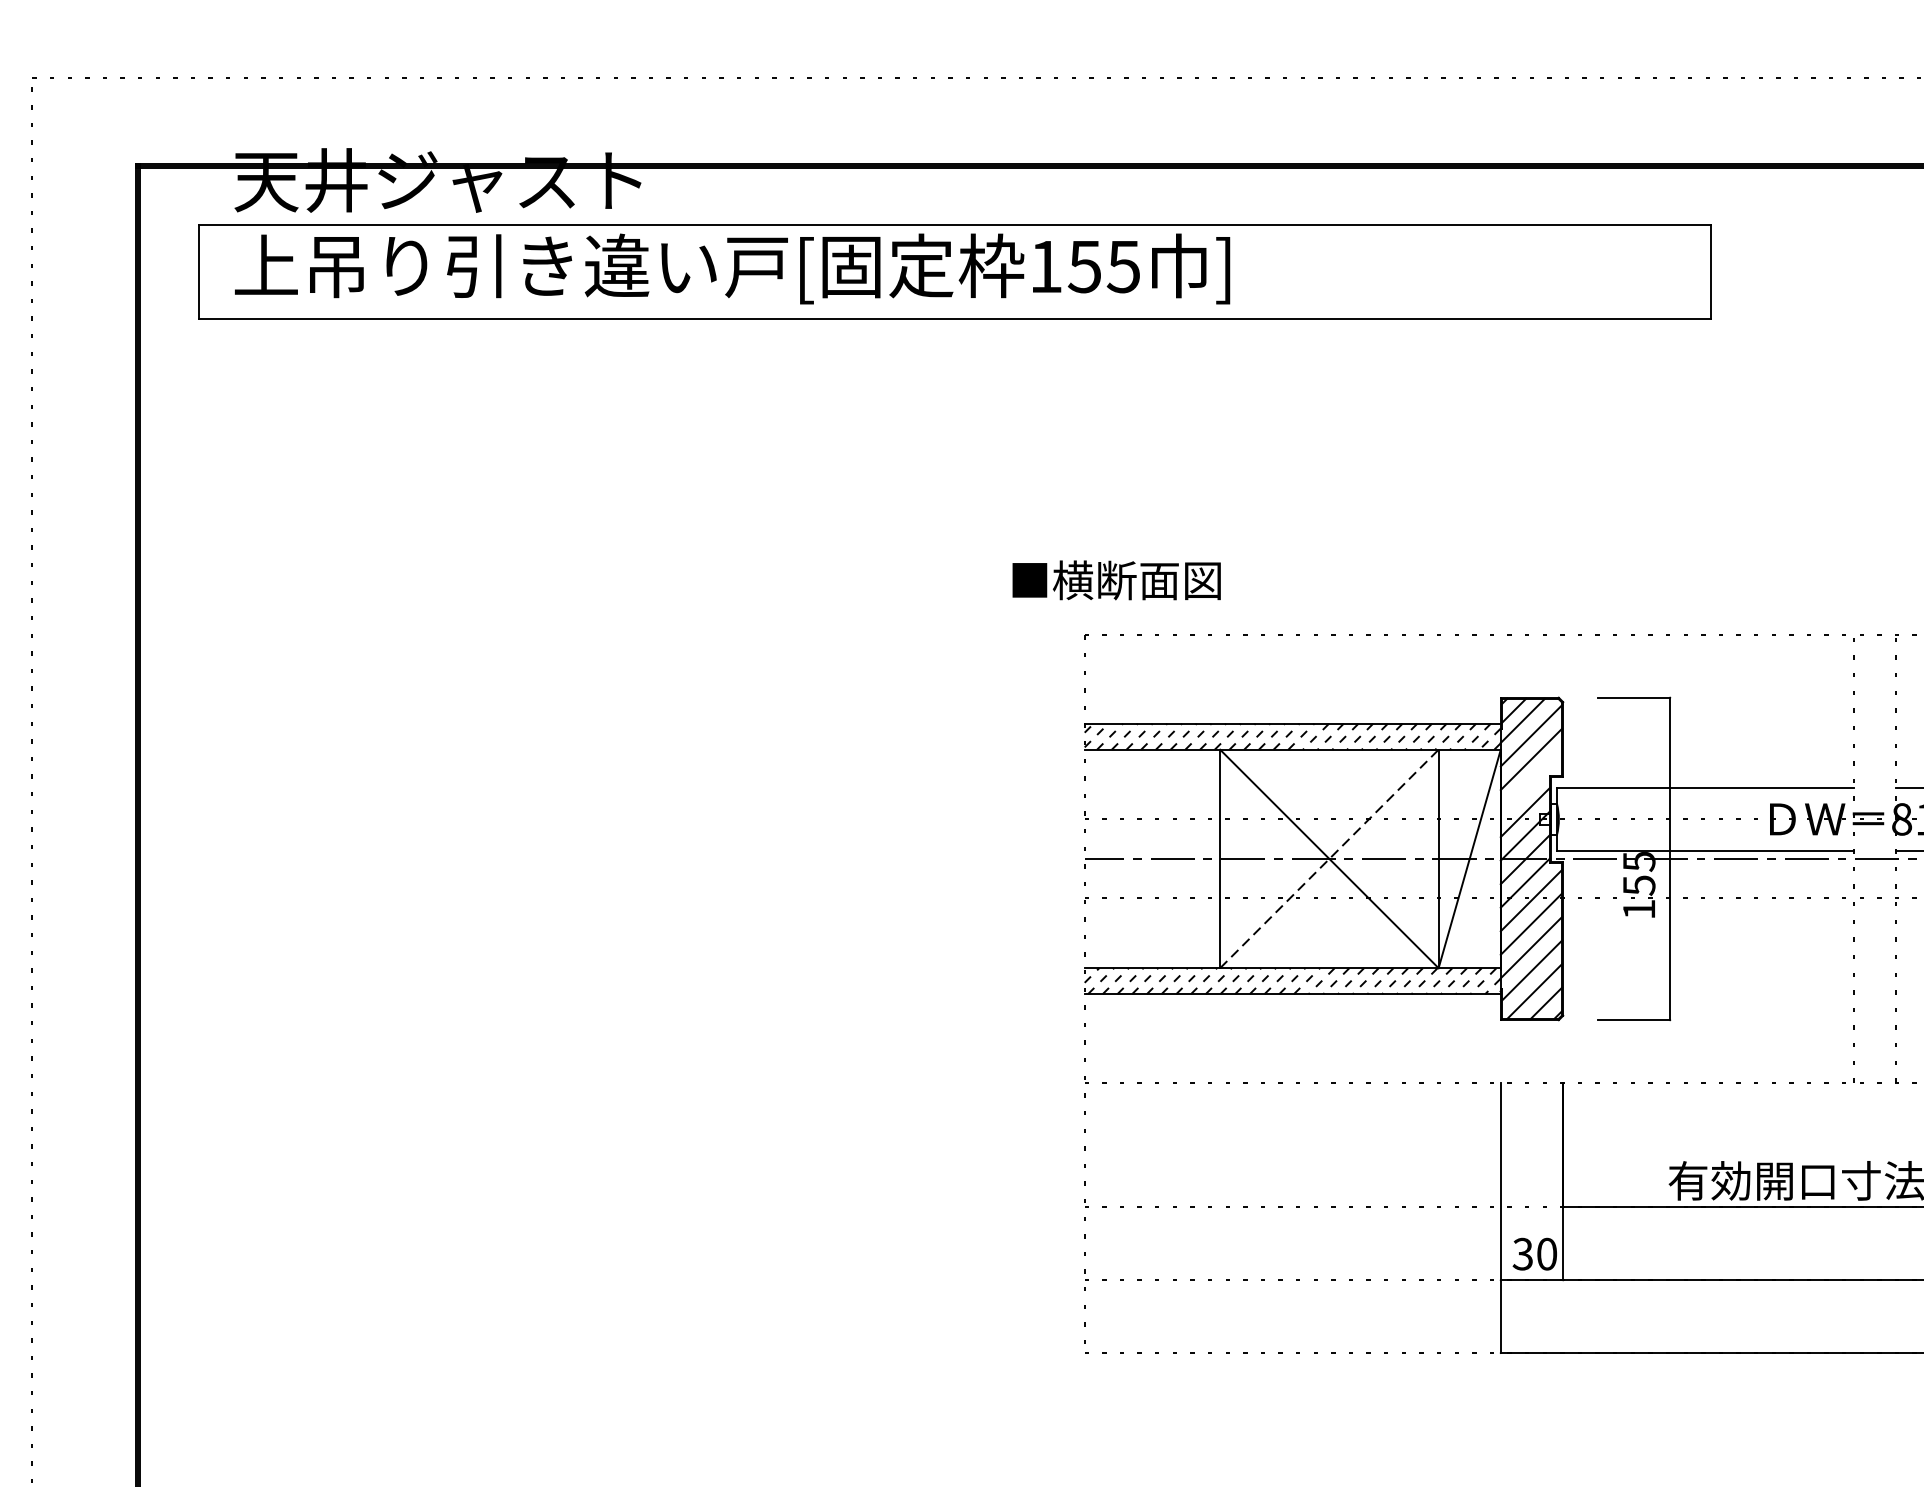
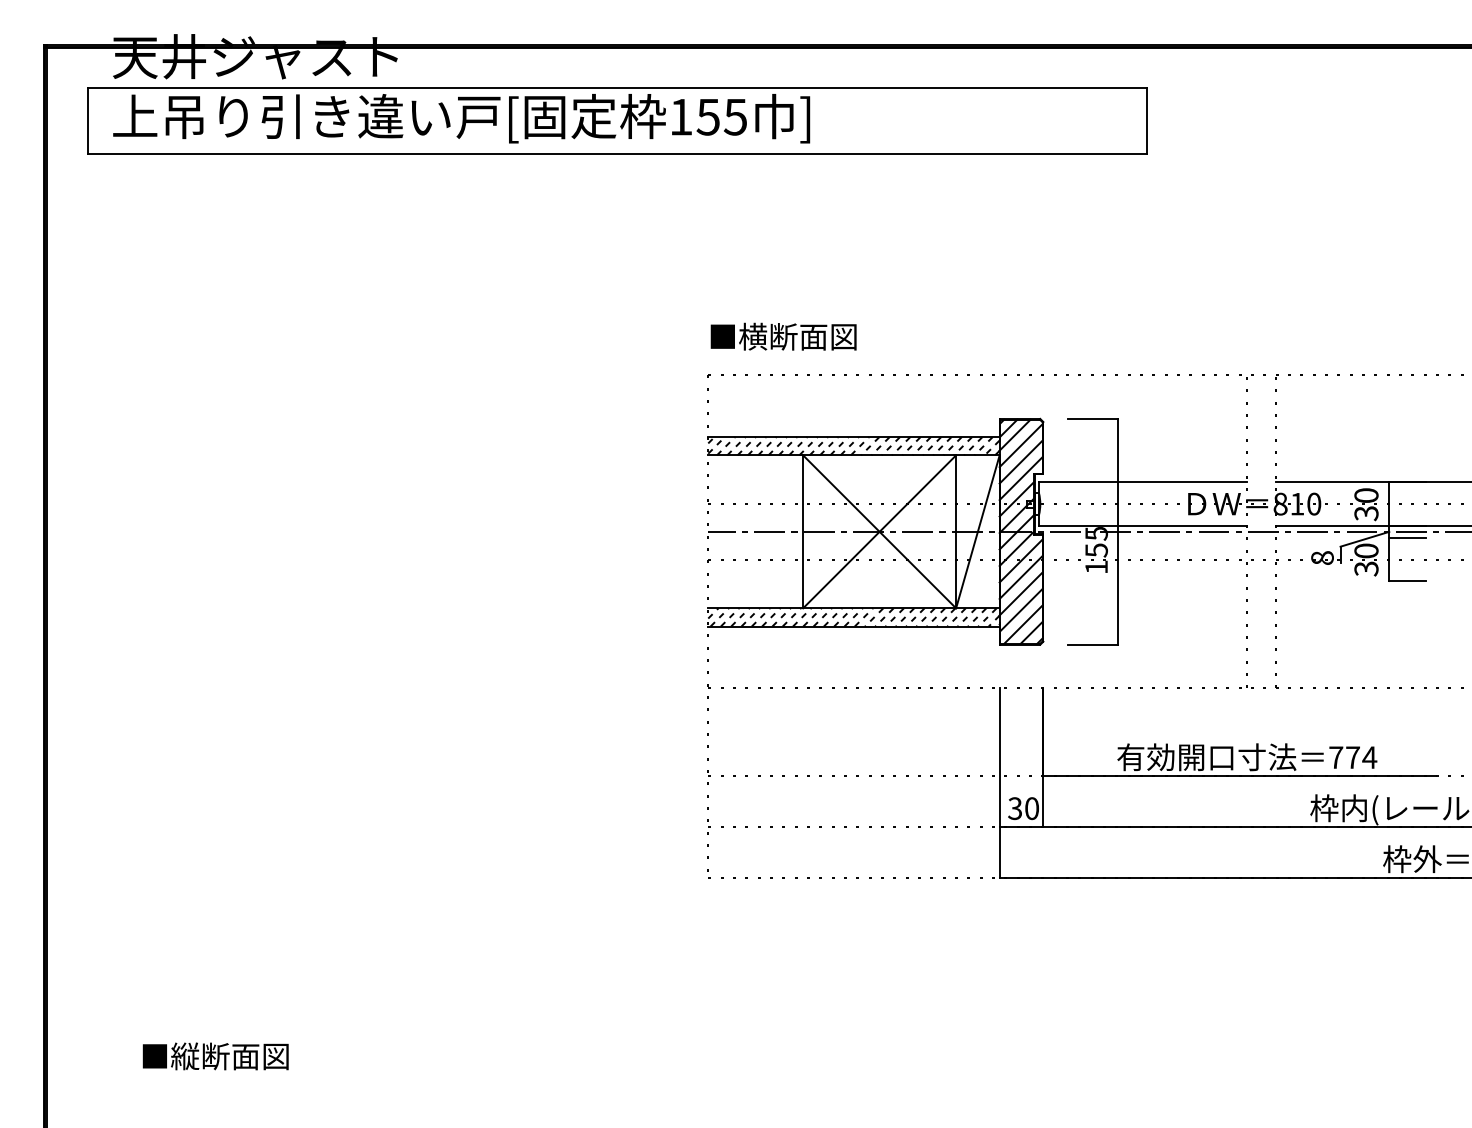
text: (1116, 580) -> (783, 336), moved
line: (1530, 782) -> (1020, 478), added
line: (1329, 858) -> (879, 531), dashed -> solid

